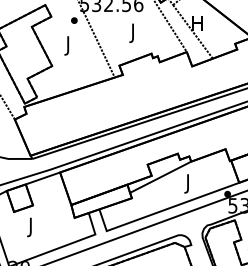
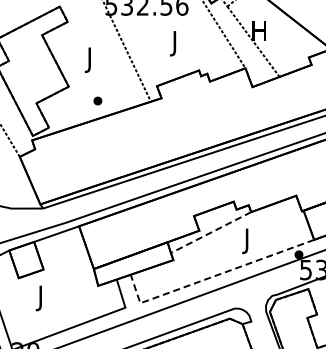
part: (74, 20) -> (97, 100), moved
line: (160, 177) -> (210, 232), solid -> dashed
line: (161, 211) -> (212, 277), solid -> dashed

